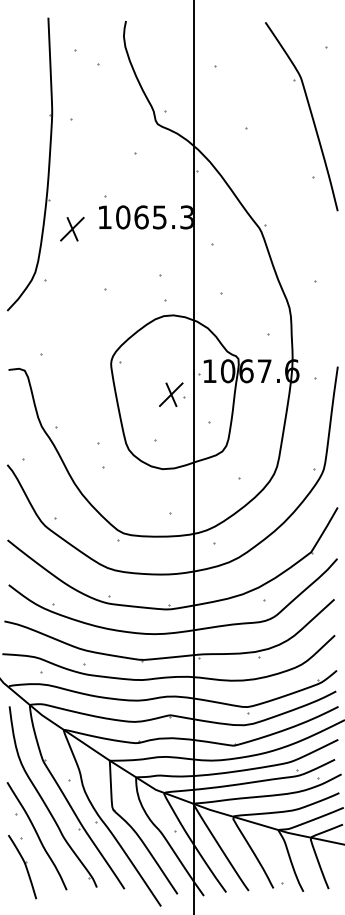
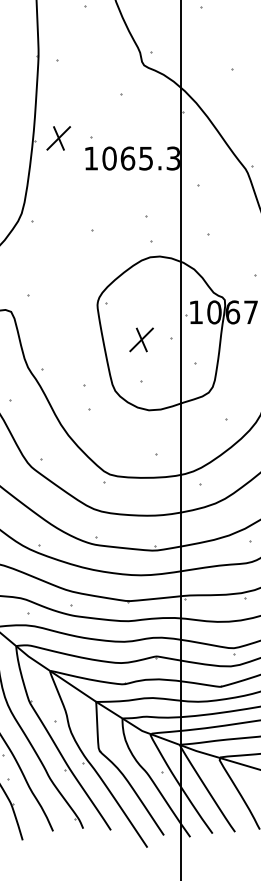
part: (72, 228) -> (58, 137), moved
part: (171, 394) -> (141, 339), moved

